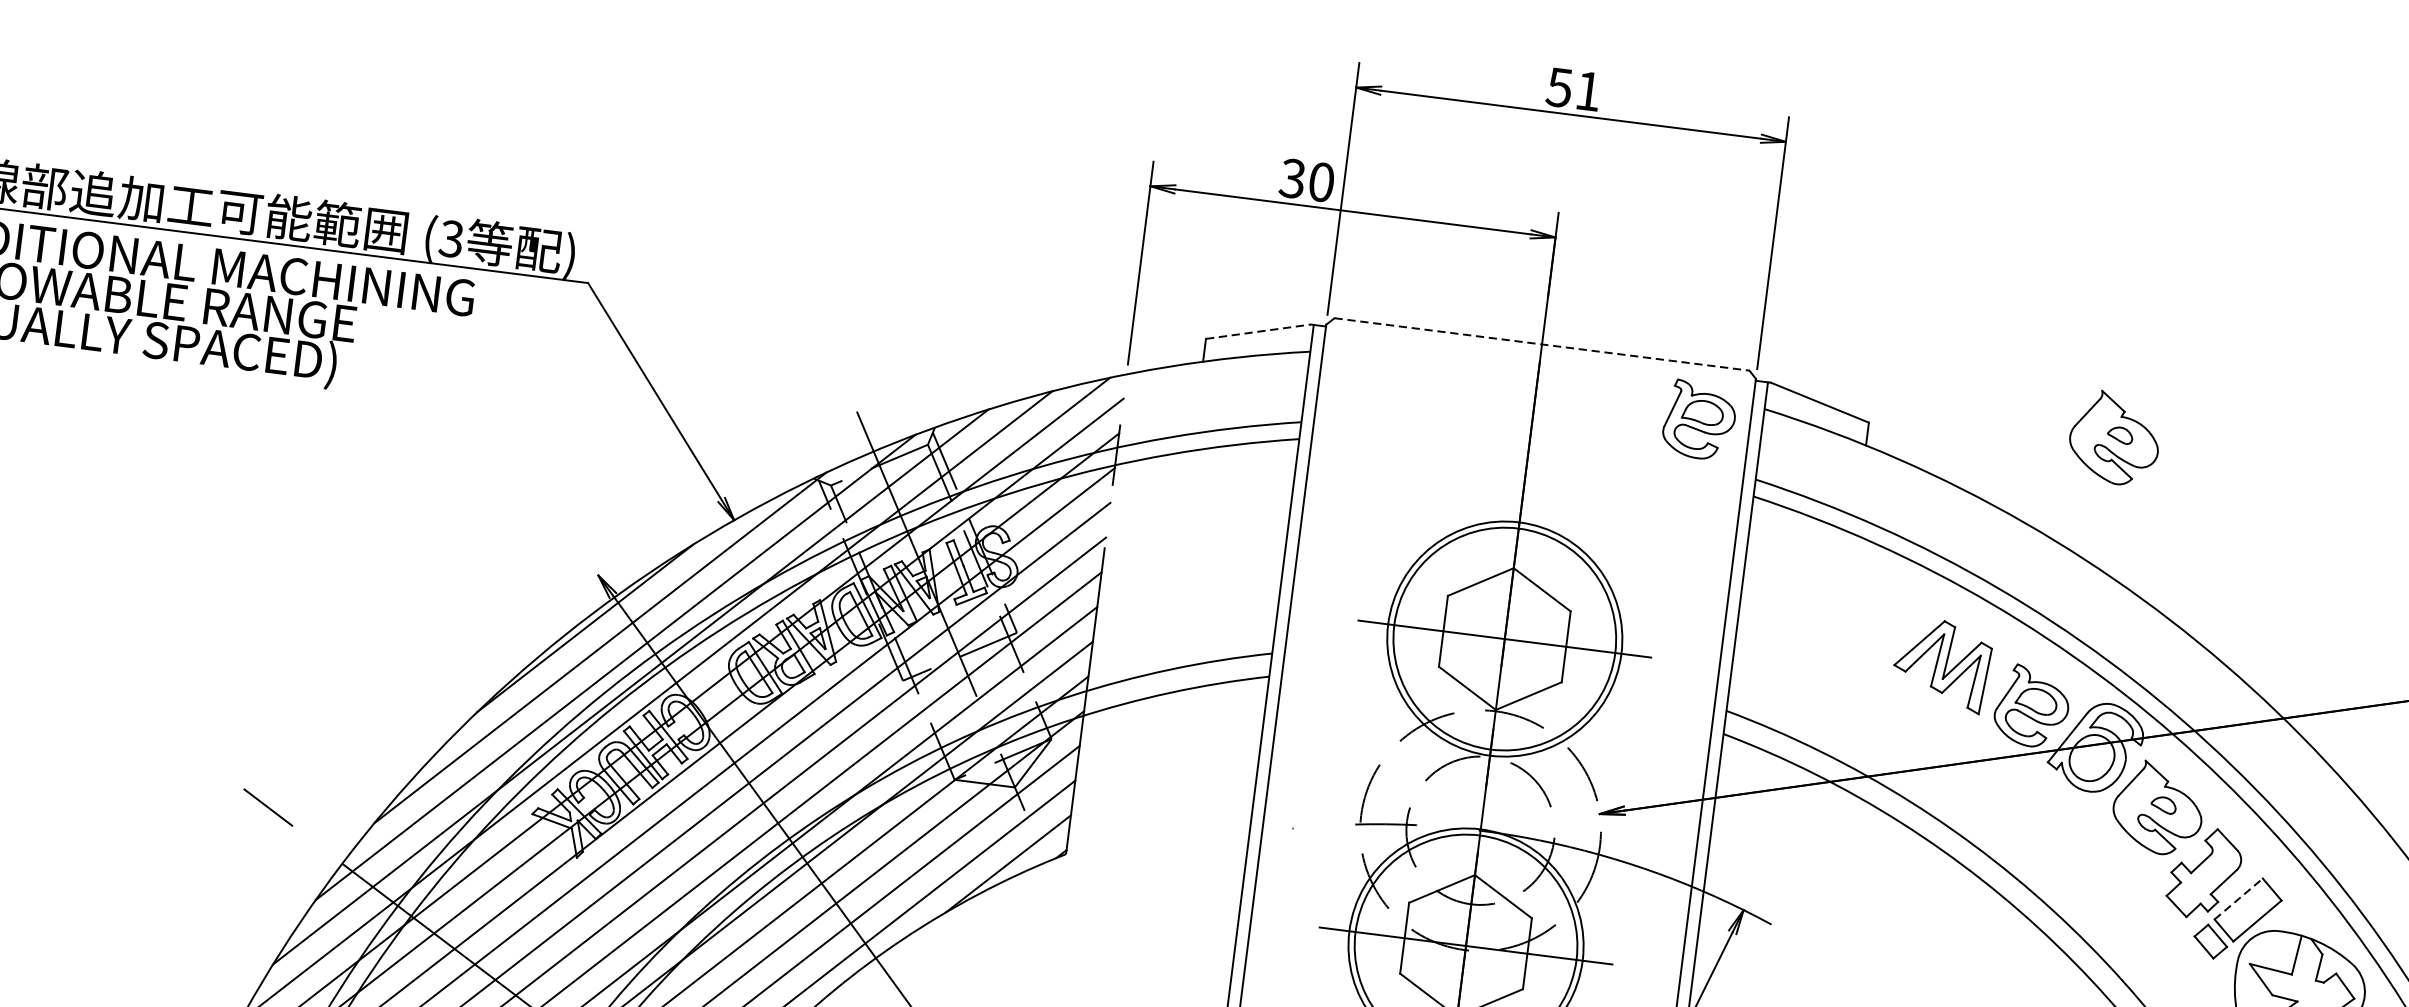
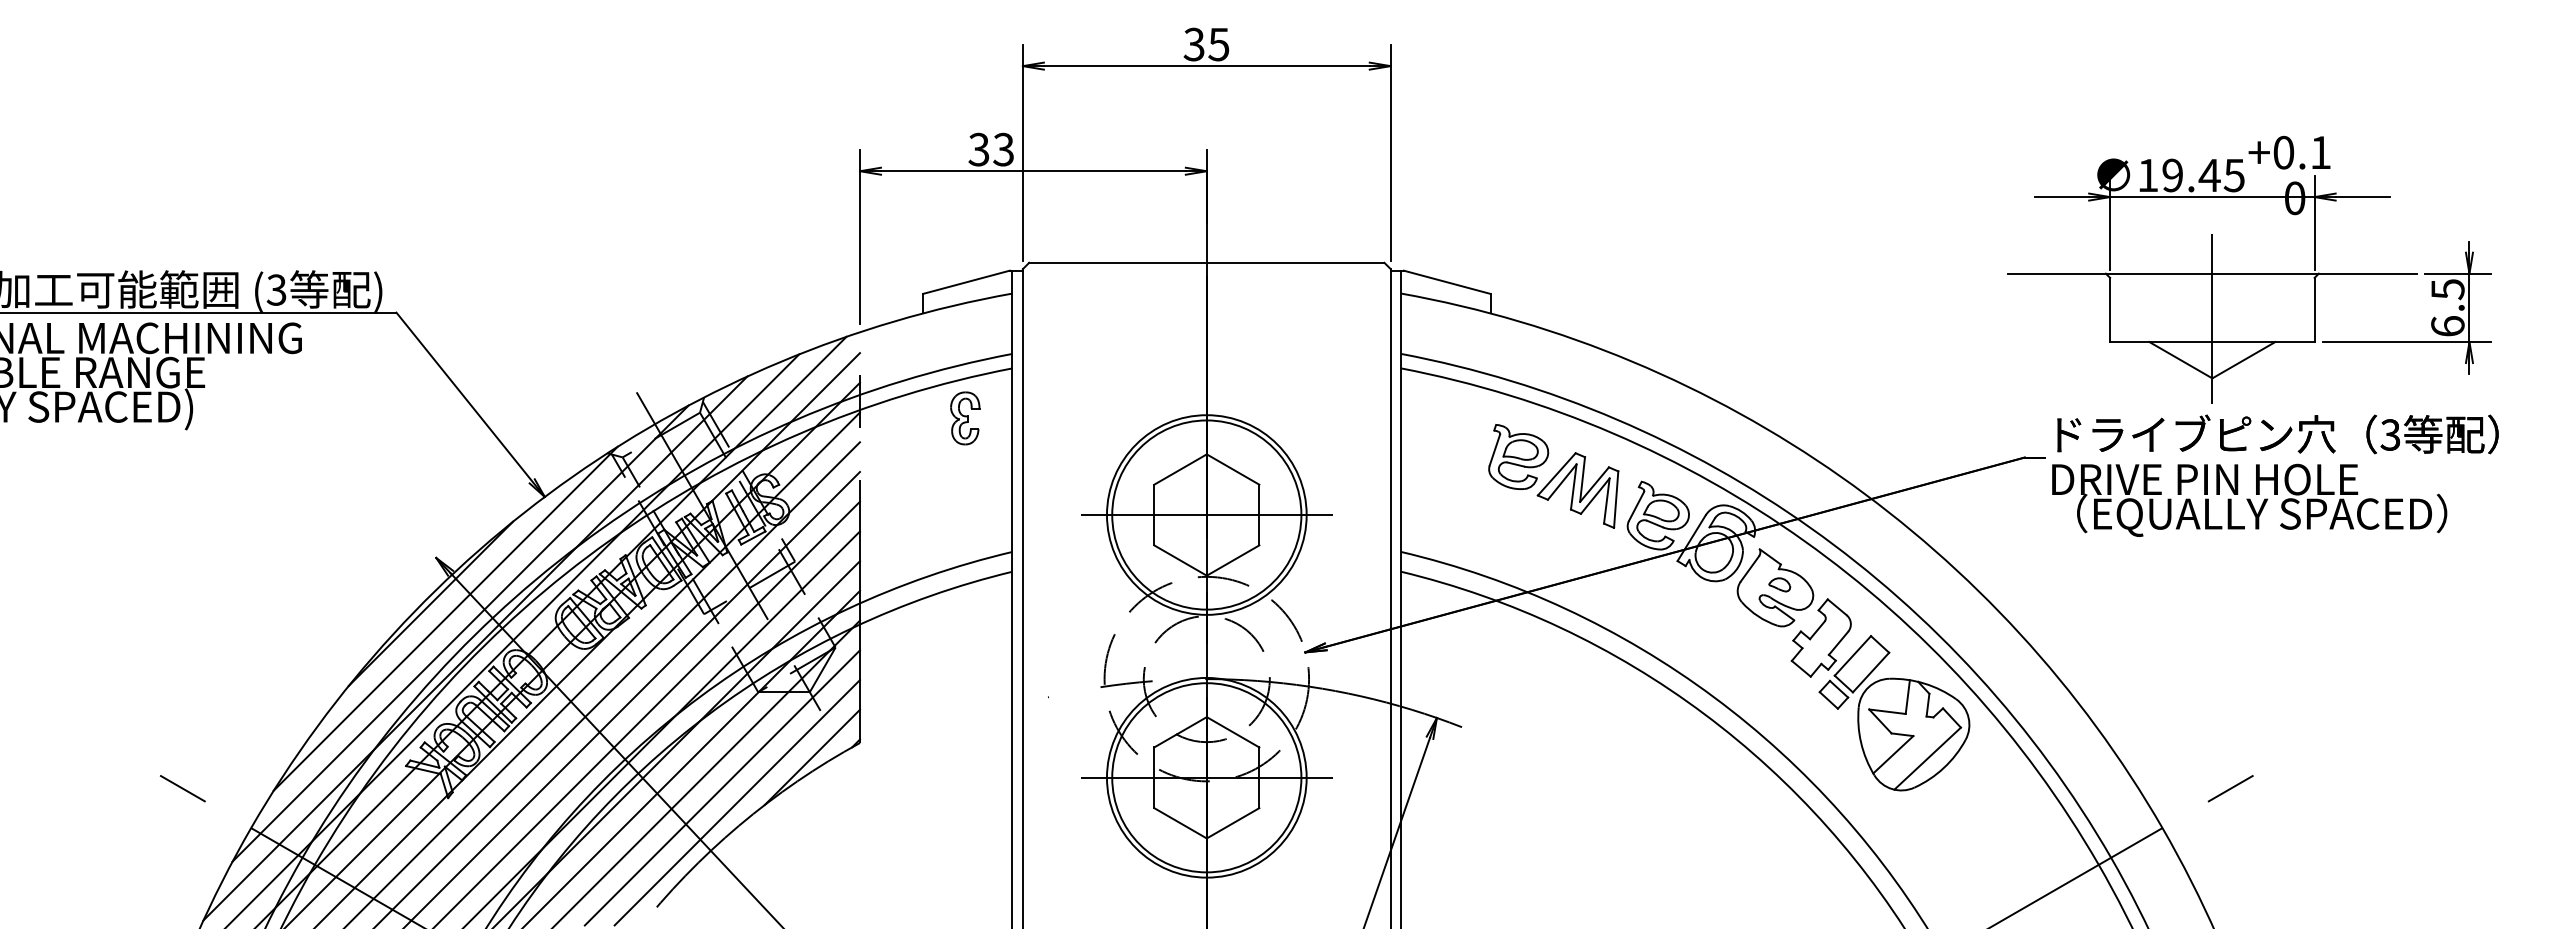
text: (1573, 89) -> (1206, 44), 51 -> 35
text: (1321, 182) -> (1003, 149), 30 -> 33
line: (1258, 331) -> (966, 282), dashed -> solid
line: (1541, 344) -> (1206, 262), dashed -> solid
part: (1699, 419) -> (1518, 456), moved
part: (2114, 437) -> (1699, 280), removed
part: (1237, 490) -> (965, 418), added
line: (2238, 898) -> (1852, 655), dashed -> solid

